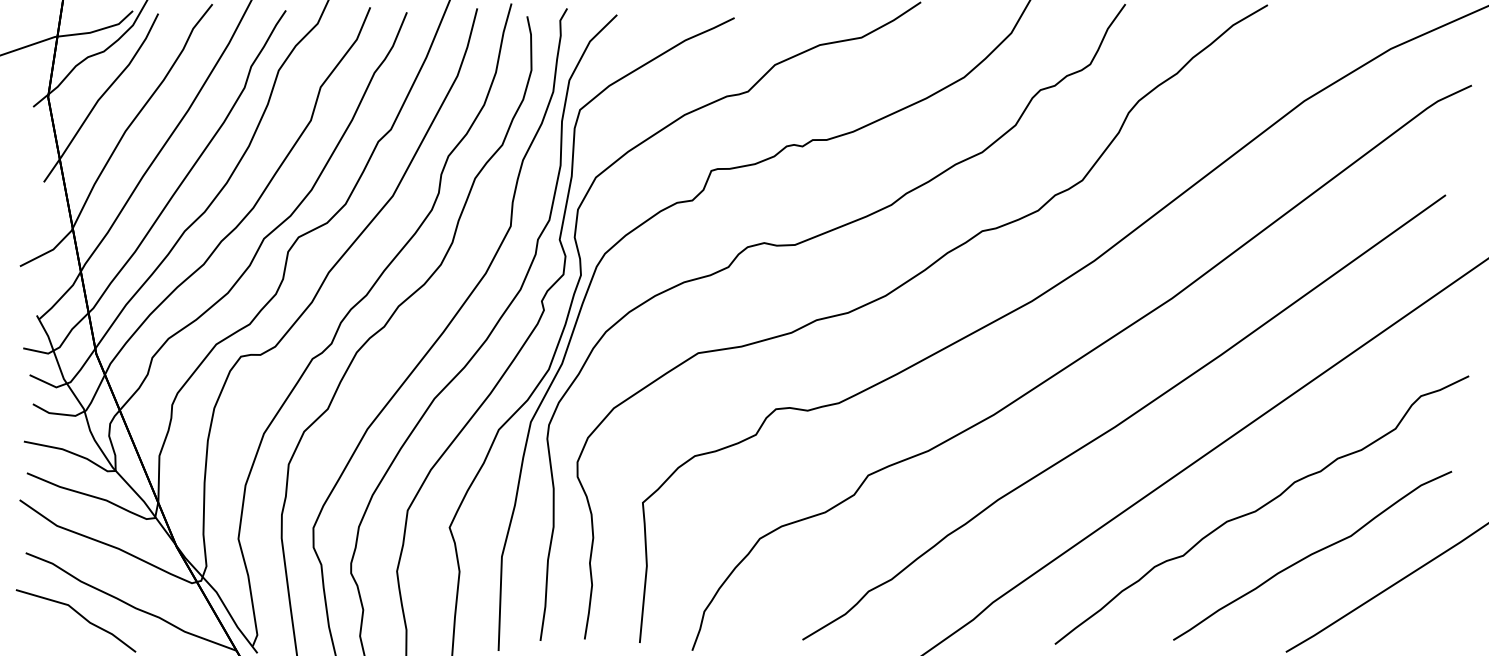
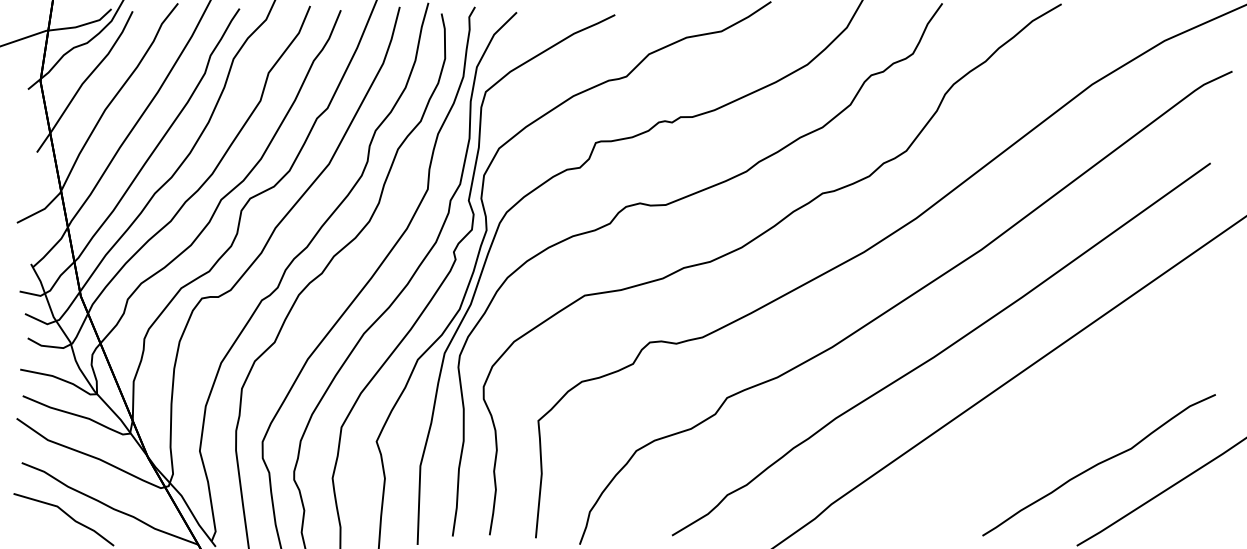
curve: (1261, 508) -> (1056, 425), removed

